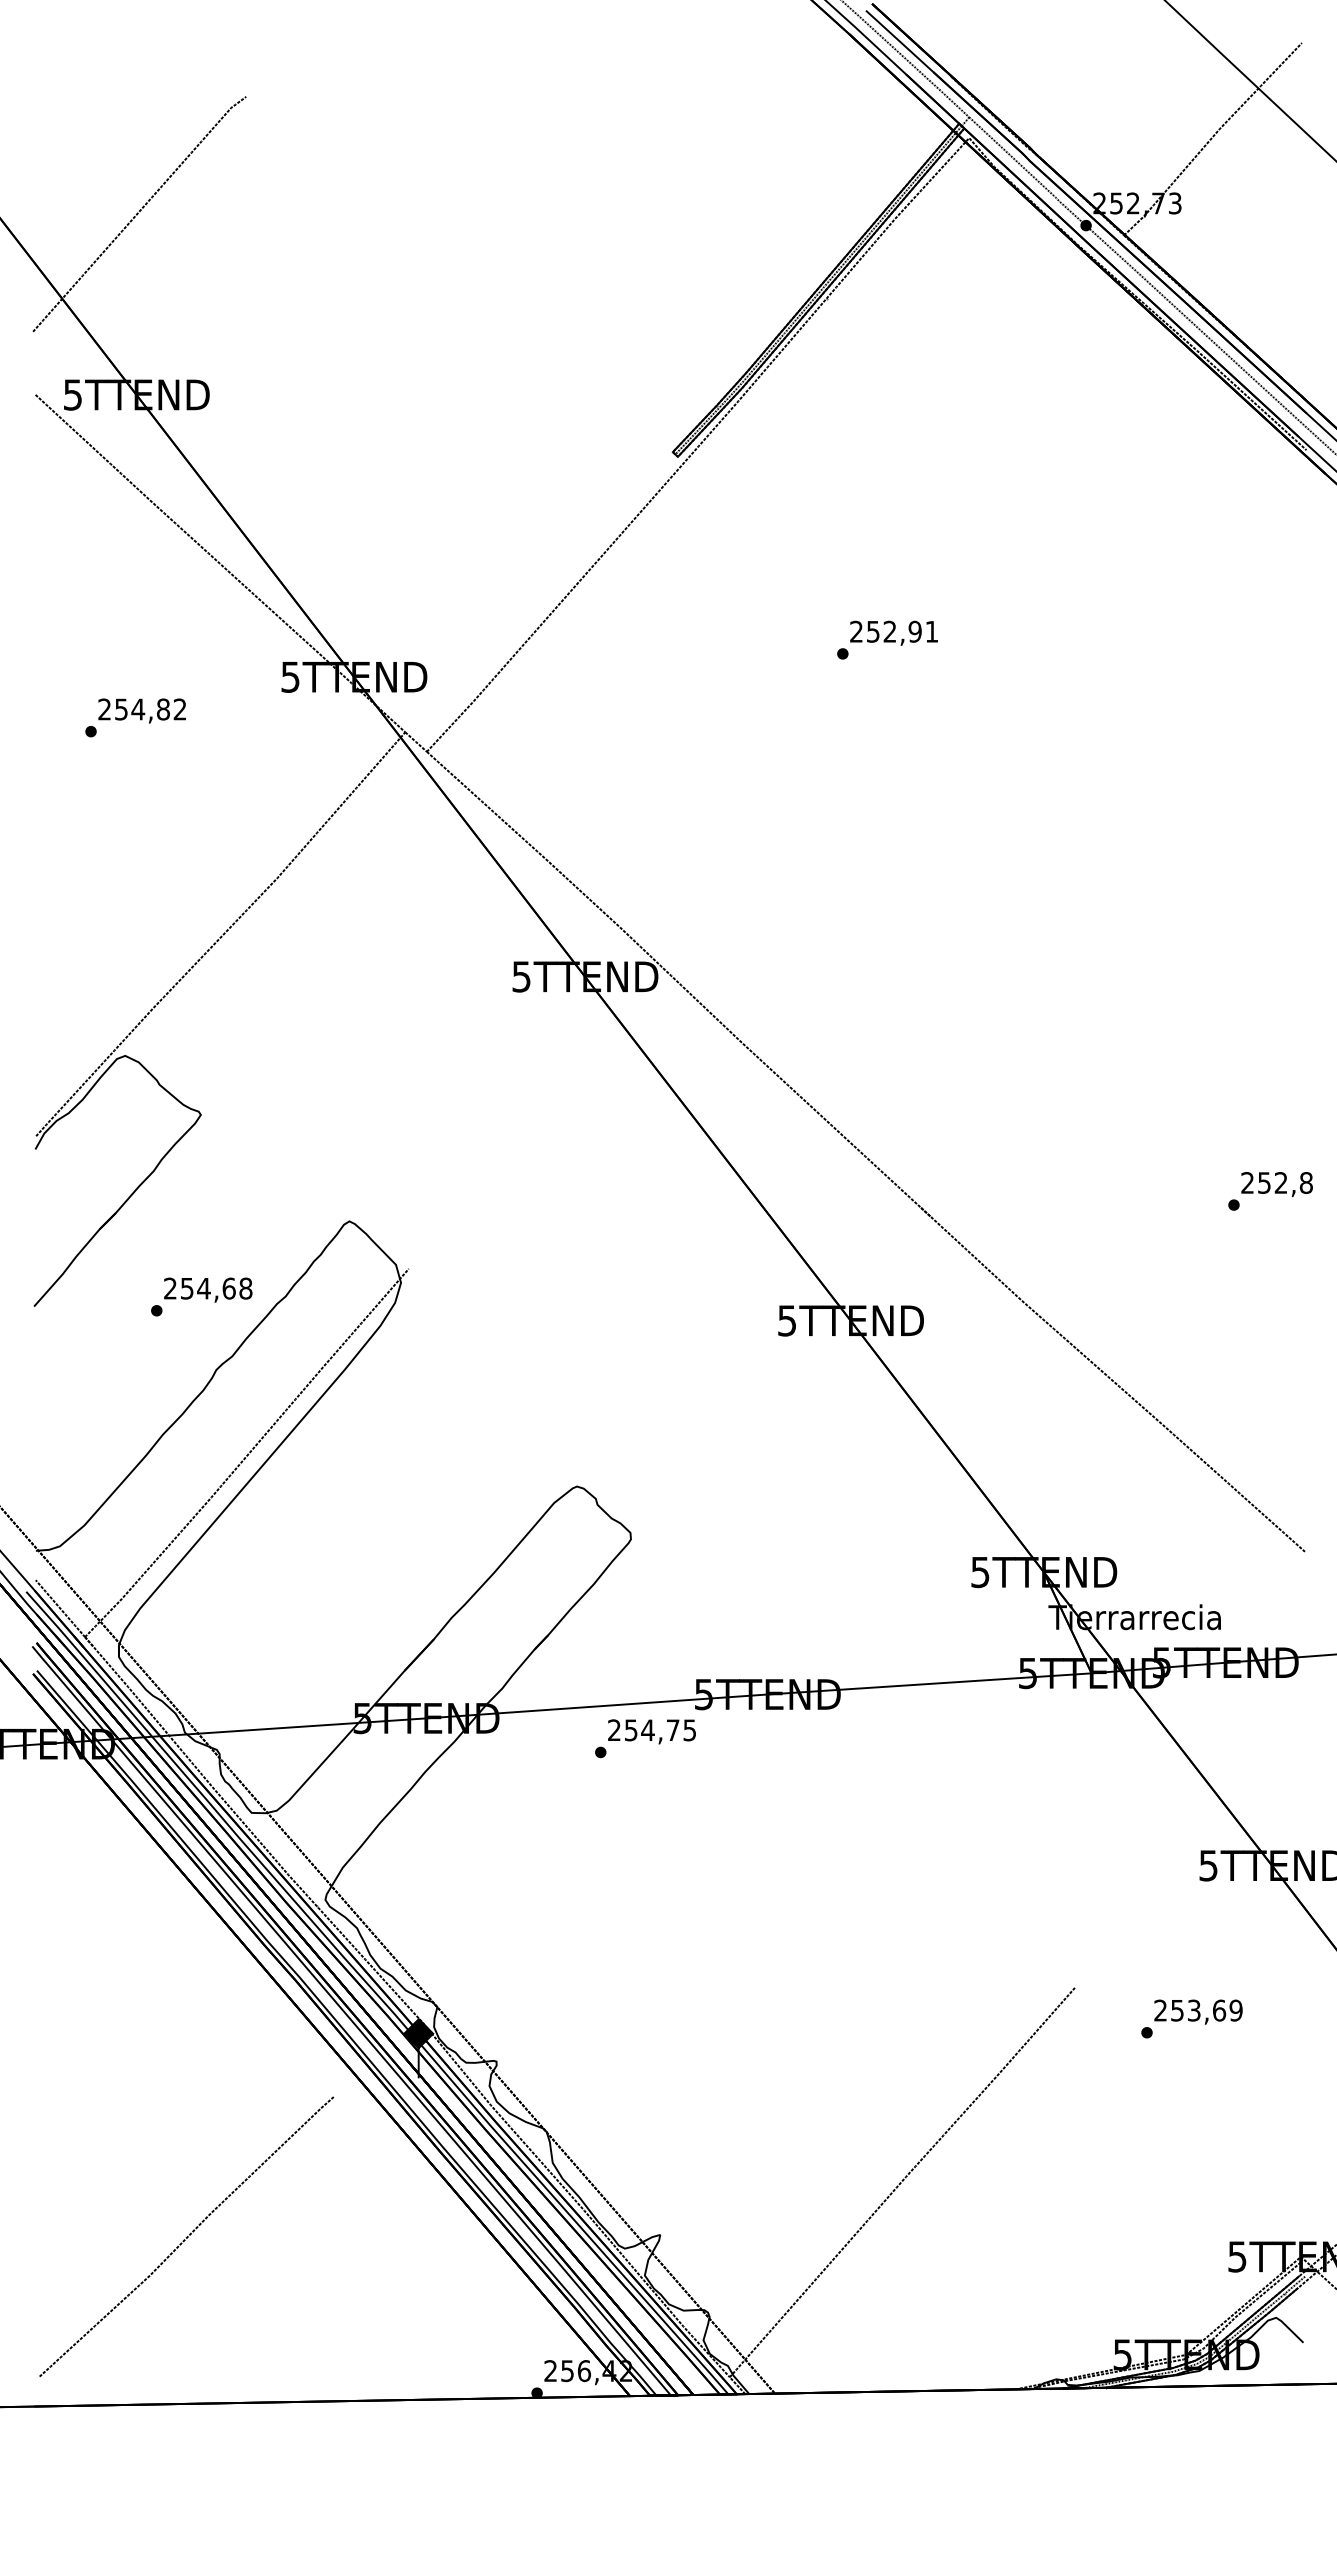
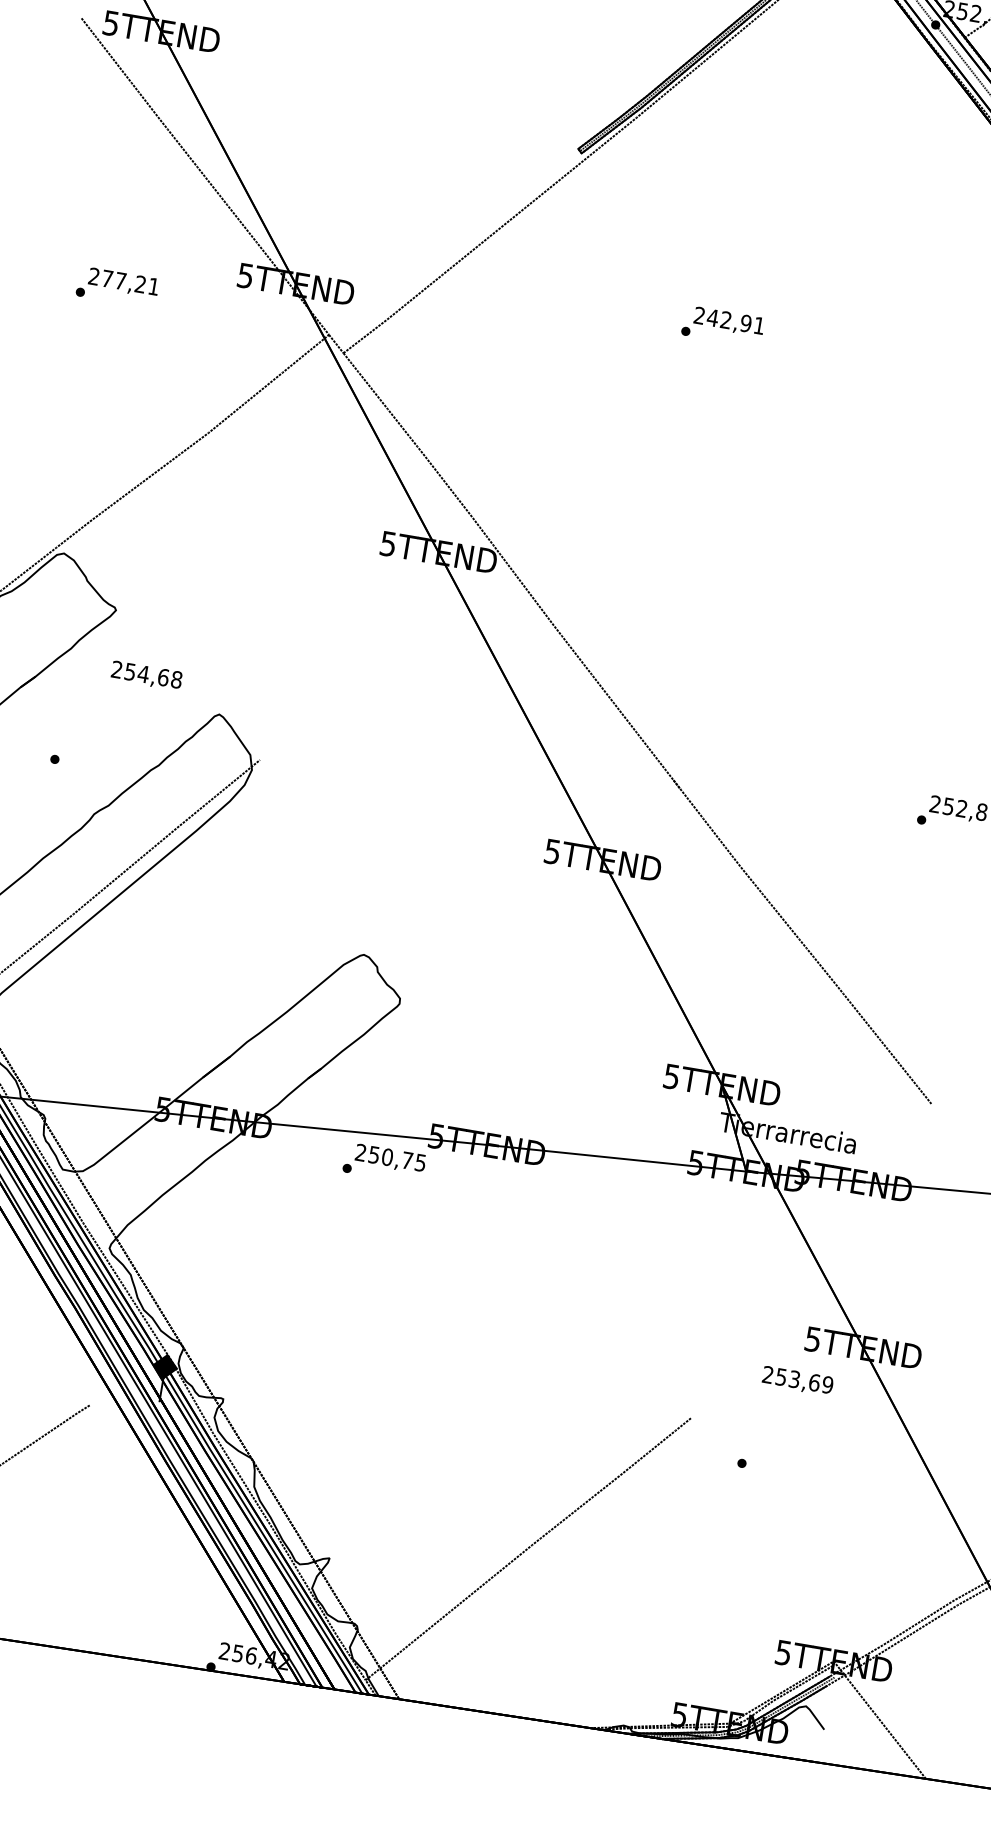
text: (873, 631) -> (713, 317), 252,91 -> 242,91
text: (150, 709) -> (130, 282), 254,82 -> 277,21
text: (208, 1289) -> (147, 675), moved
text: (647, 1730) -> (387, 1157), 254,75 -> 250,75
text: (1198, 2011) -> (797, 1380), moved

